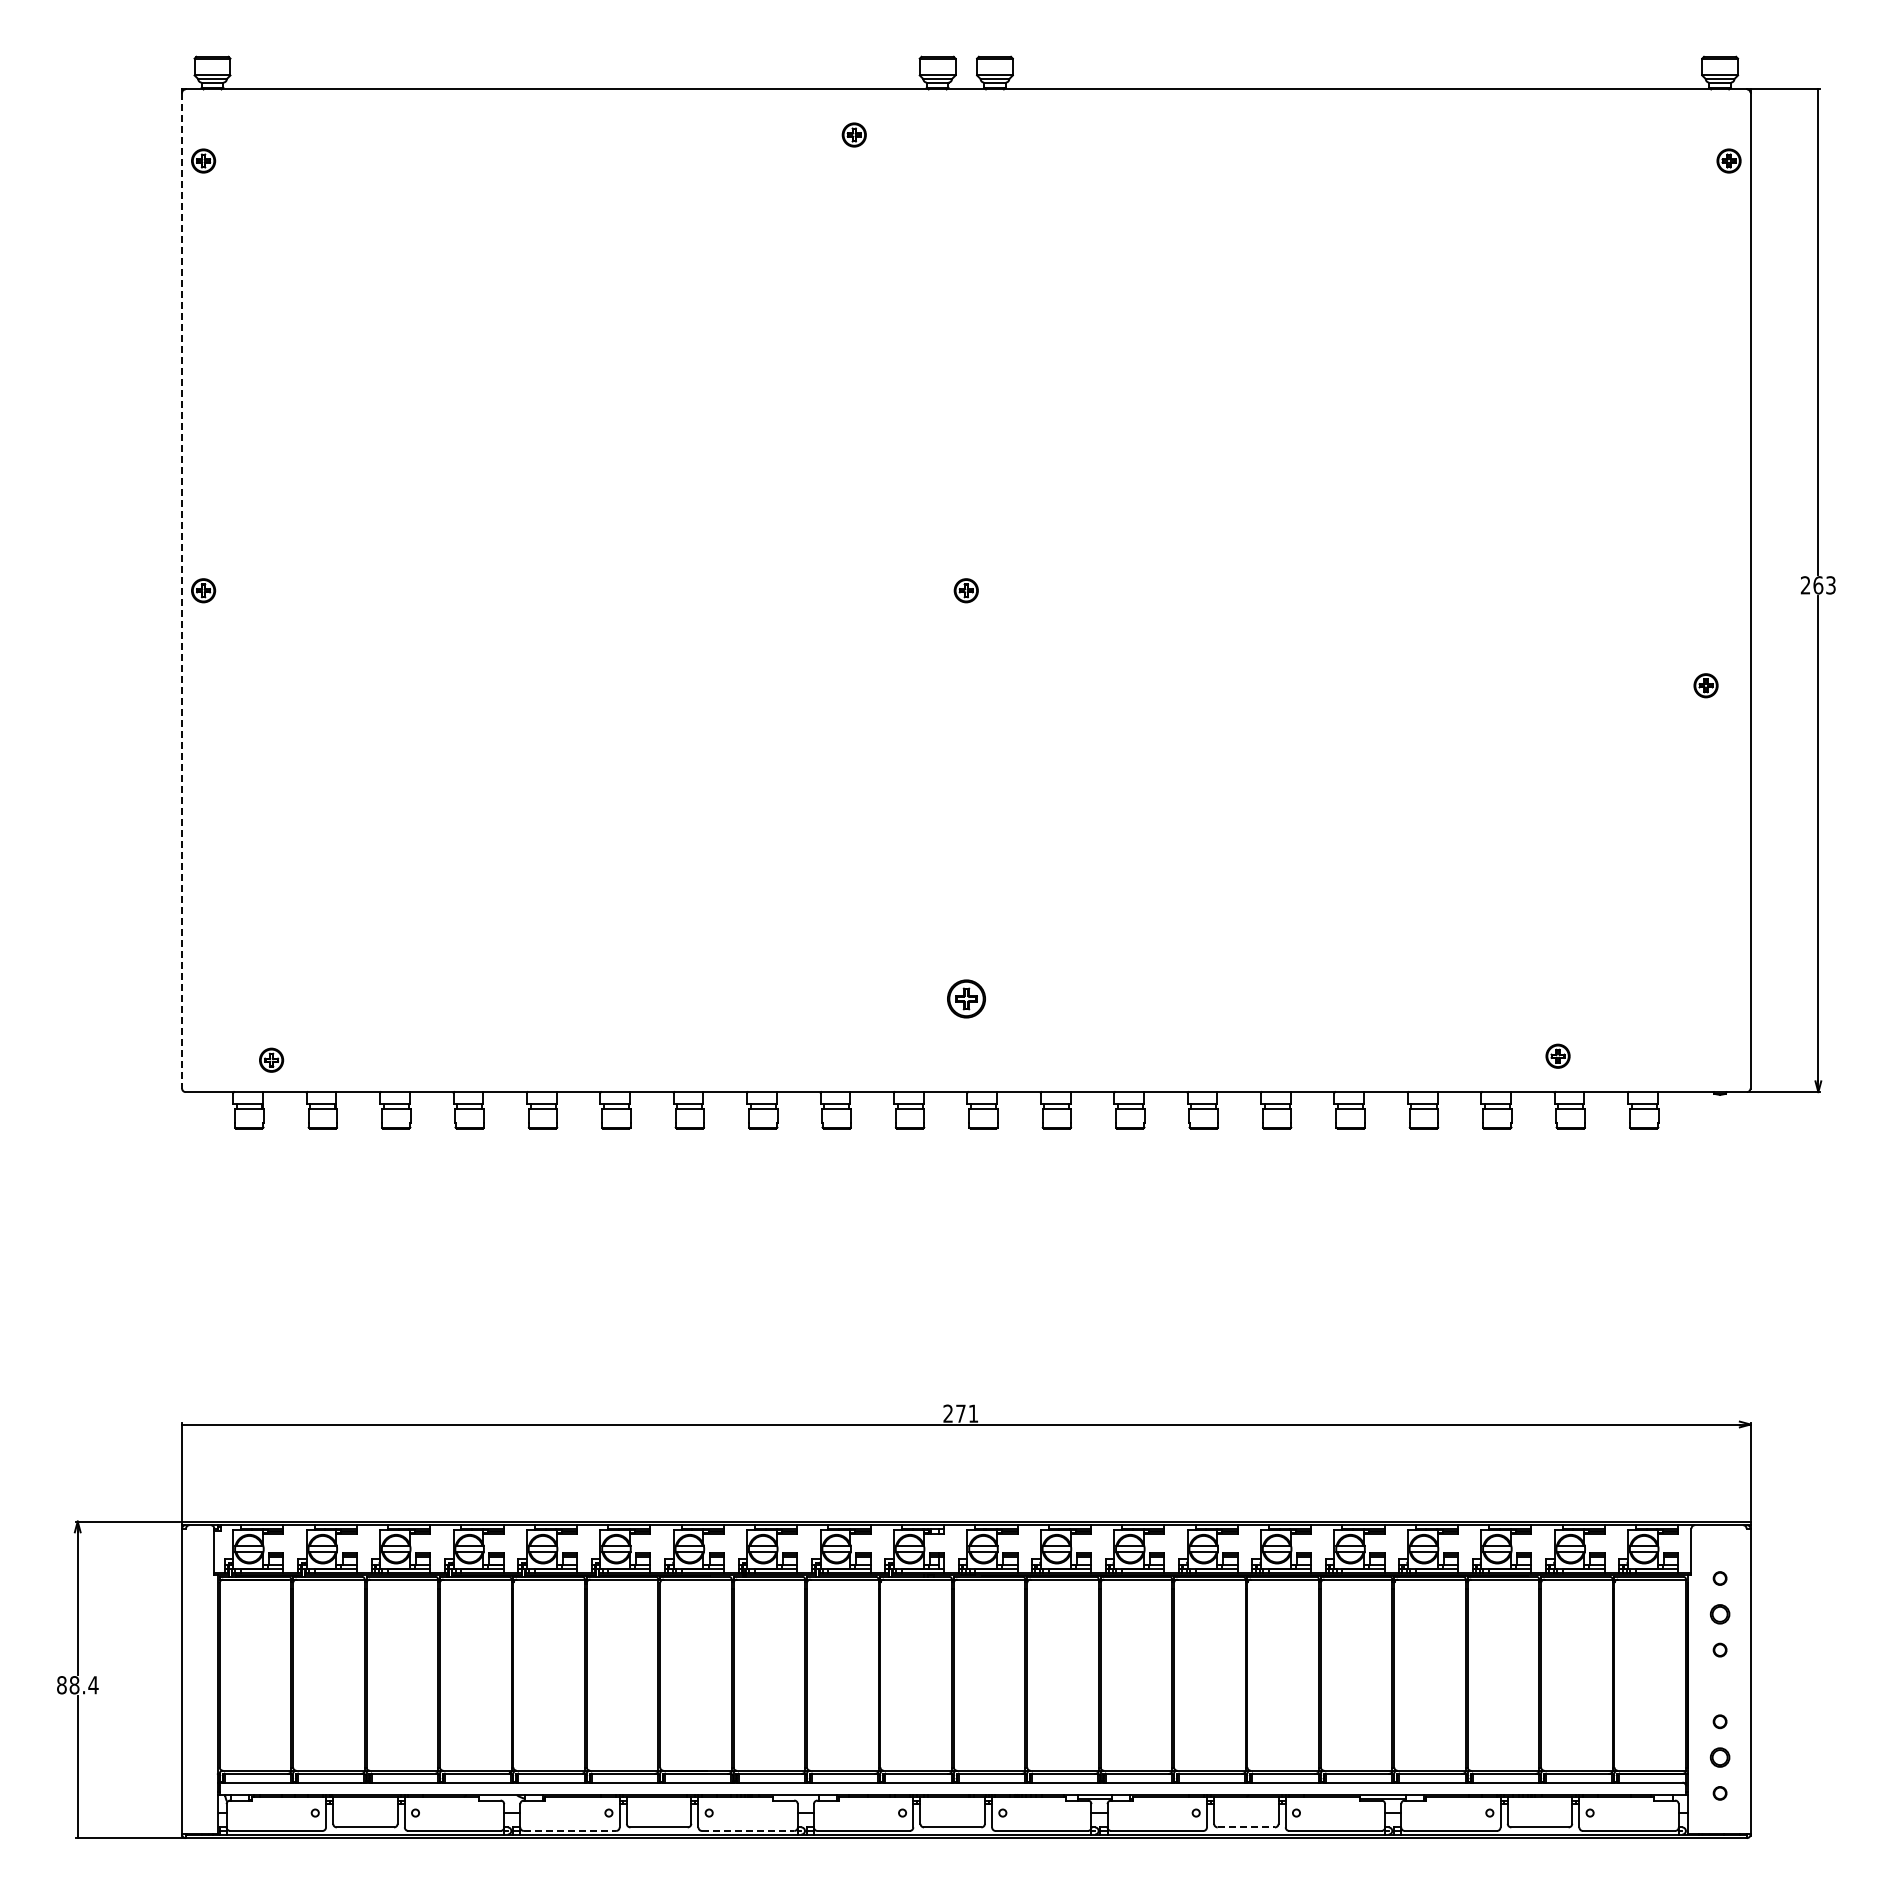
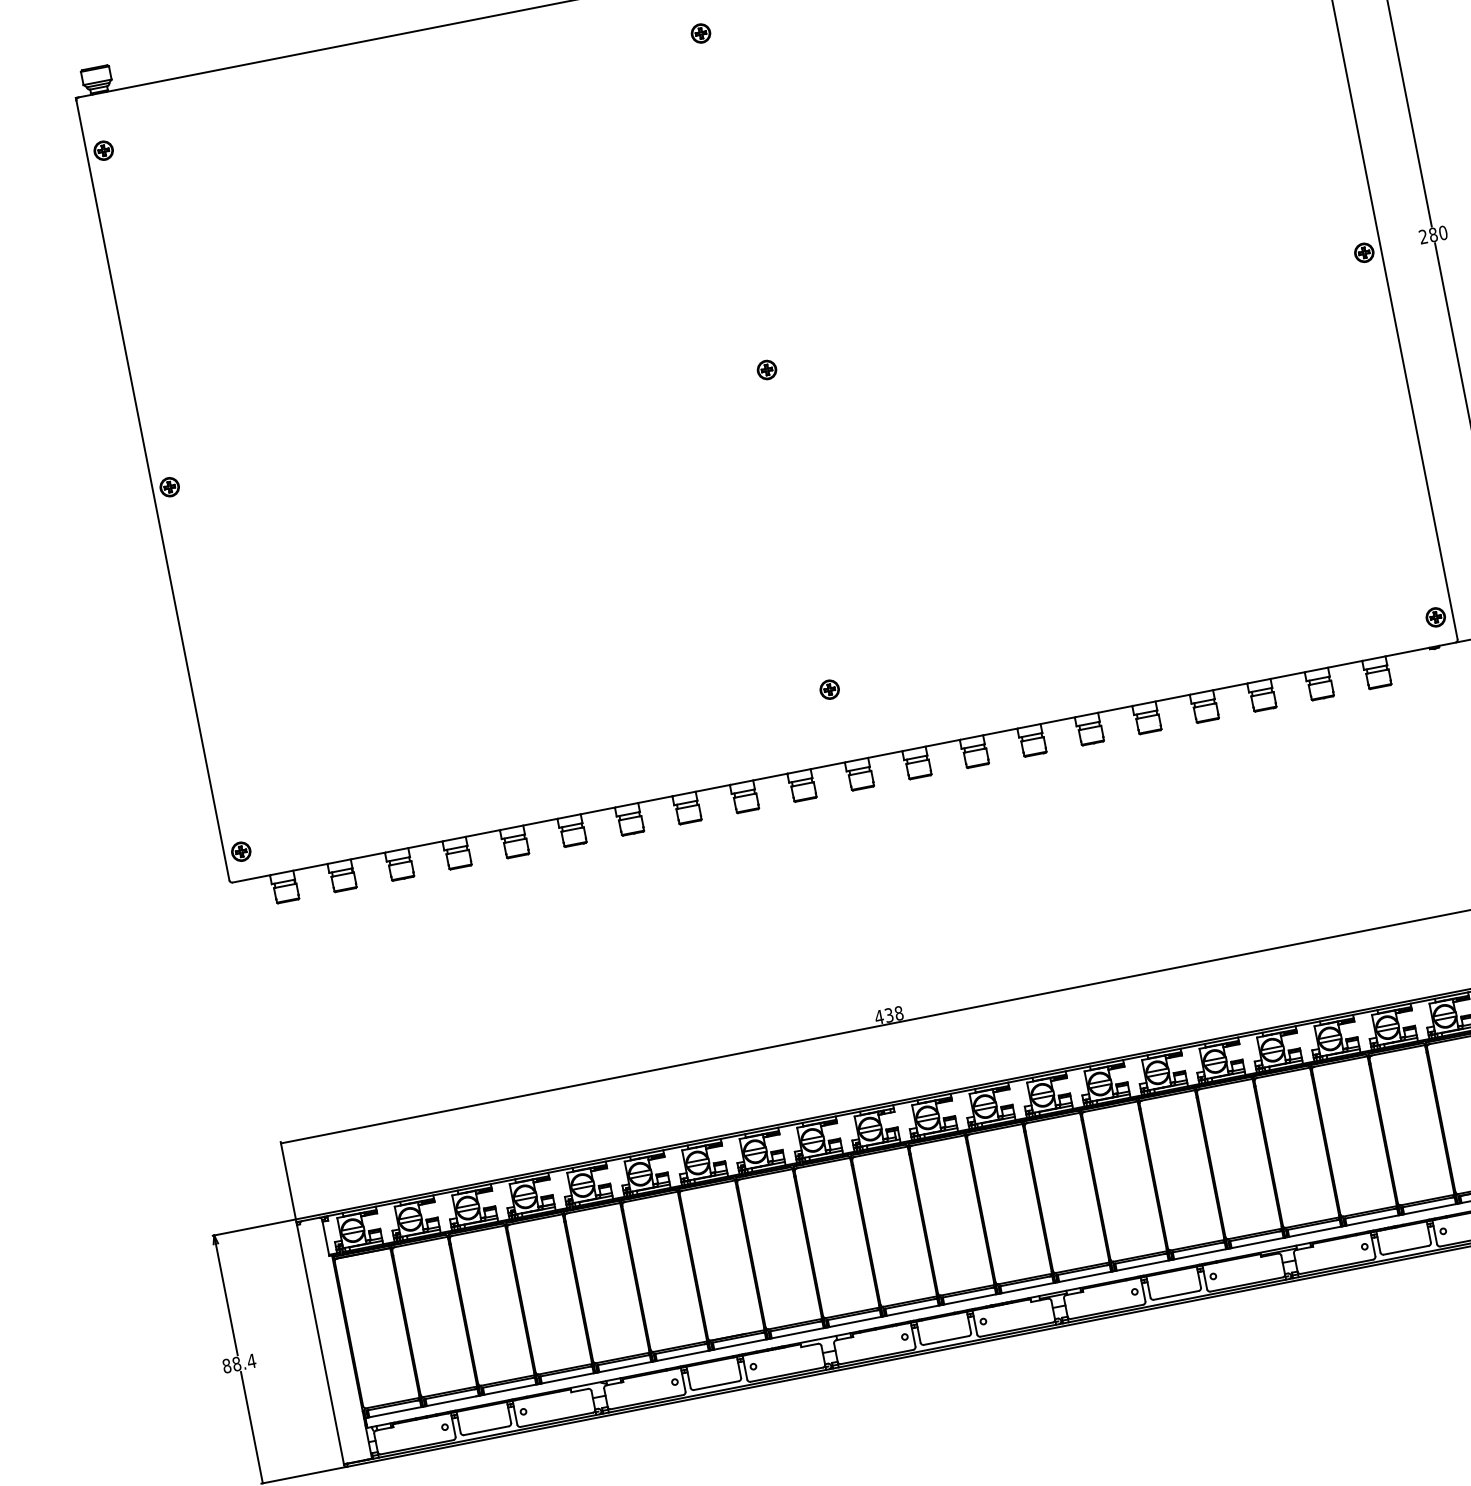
part: (853, 134) -> (700, 33), moved
text: (1824, 585) -> (1438, 234), 263 -> 280
line: (182, 590) -> (153, 490), dashed -> solid
part: (1705, 685) -> (1363, 252), moved
part: (965, 998) -> (829, 689), size x0.62
part: (1557, 1055) -> (1435, 616), moved
part: (271, 1059) -> (241, 851), moved
text: (960, 1413) -> (888, 1015), 271 -> 438
line: (1246, 1827) -> (1176, 1295), dashed -> solid
line: (570, 1830) -> (647, 1401), dashed -> solid
line: (748, 1830) -> (786, 1374), dashed -> solid

